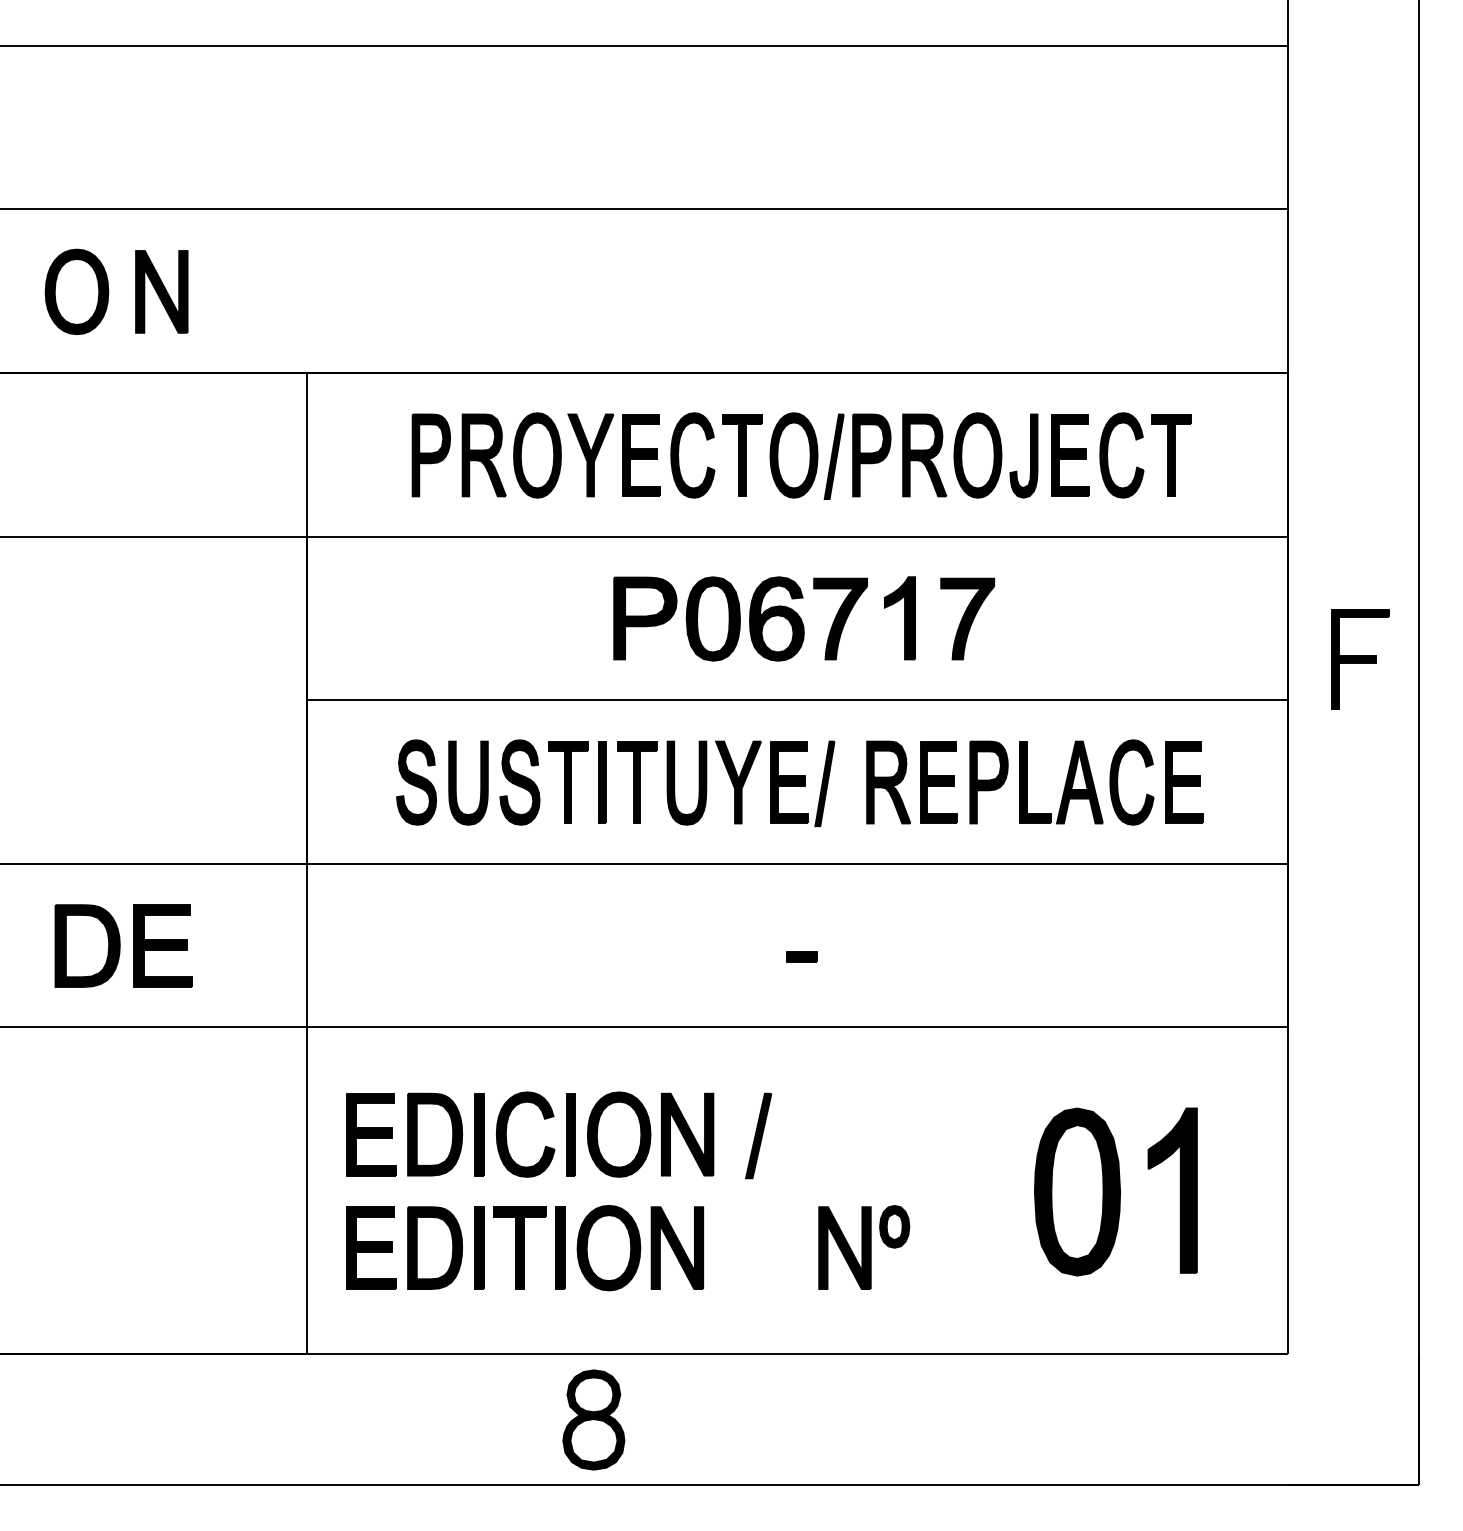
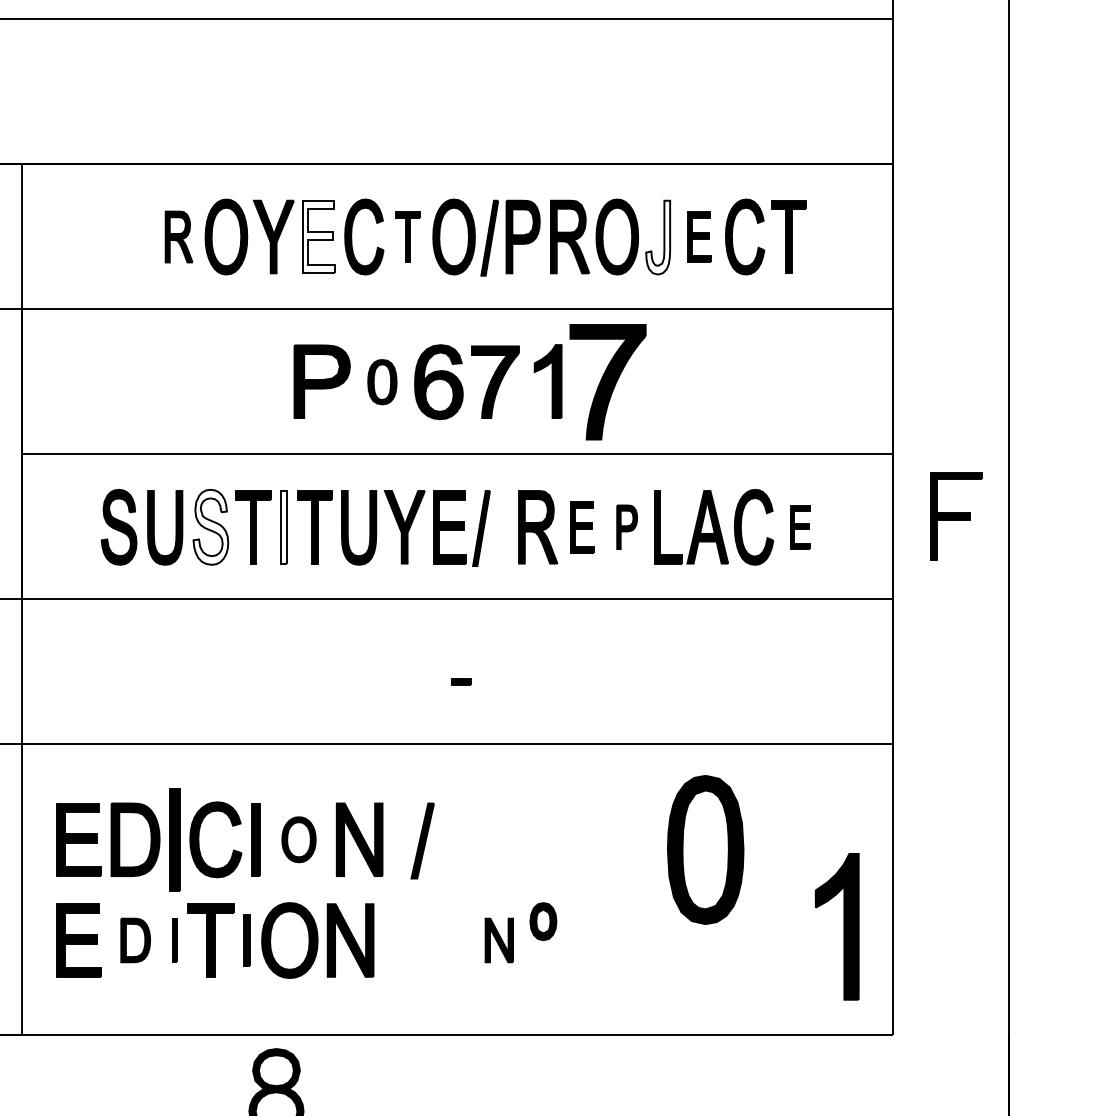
part: (430, 455) -> (131, 237), removed
part: (483, 455) -> (178, 237), size x0.7
fill: (641, 455) -> (318, 237), removed
part: (742, 455) -> (408, 237), size x0.7
fill: (1023, 455) -> (657, 237), removed
part: (1070, 455) -> (699, 237), size x0.7
part: (712, 618) -> (381, 381), size x0.6
part: (967, 618) -> (608, 381), size x1.6
part: (1360, 659) -> (956, 516), moved
fill: (519, 782) -> (210, 527), removed
fill: (602, 782) -> (284, 527), removed
part: (938, 782) -> (582, 527), size x0.7
part: (988, 782) -> (626, 527), size x0.6
part: (1184, 782) -> (800, 527), size x0.6
part: (801, 956) -> (460, 681), size x0.7
part: (479, 1134) -> (174, 839), size x1.4
part: (619, 1134) -> (299, 839), size x0.6
part: (1179, 1190) -> (843, 926), moved
part: (1077, 1191) -> (705, 849), moved
part: (435, 1247) -> (135, 939), size x0.6
part: (479, 1247) -> (174, 939), size x0.6
part: (560, 1247) -> (246, 939), size x0.7
part: (844, 1247) -> (498, 939), size x0.6

